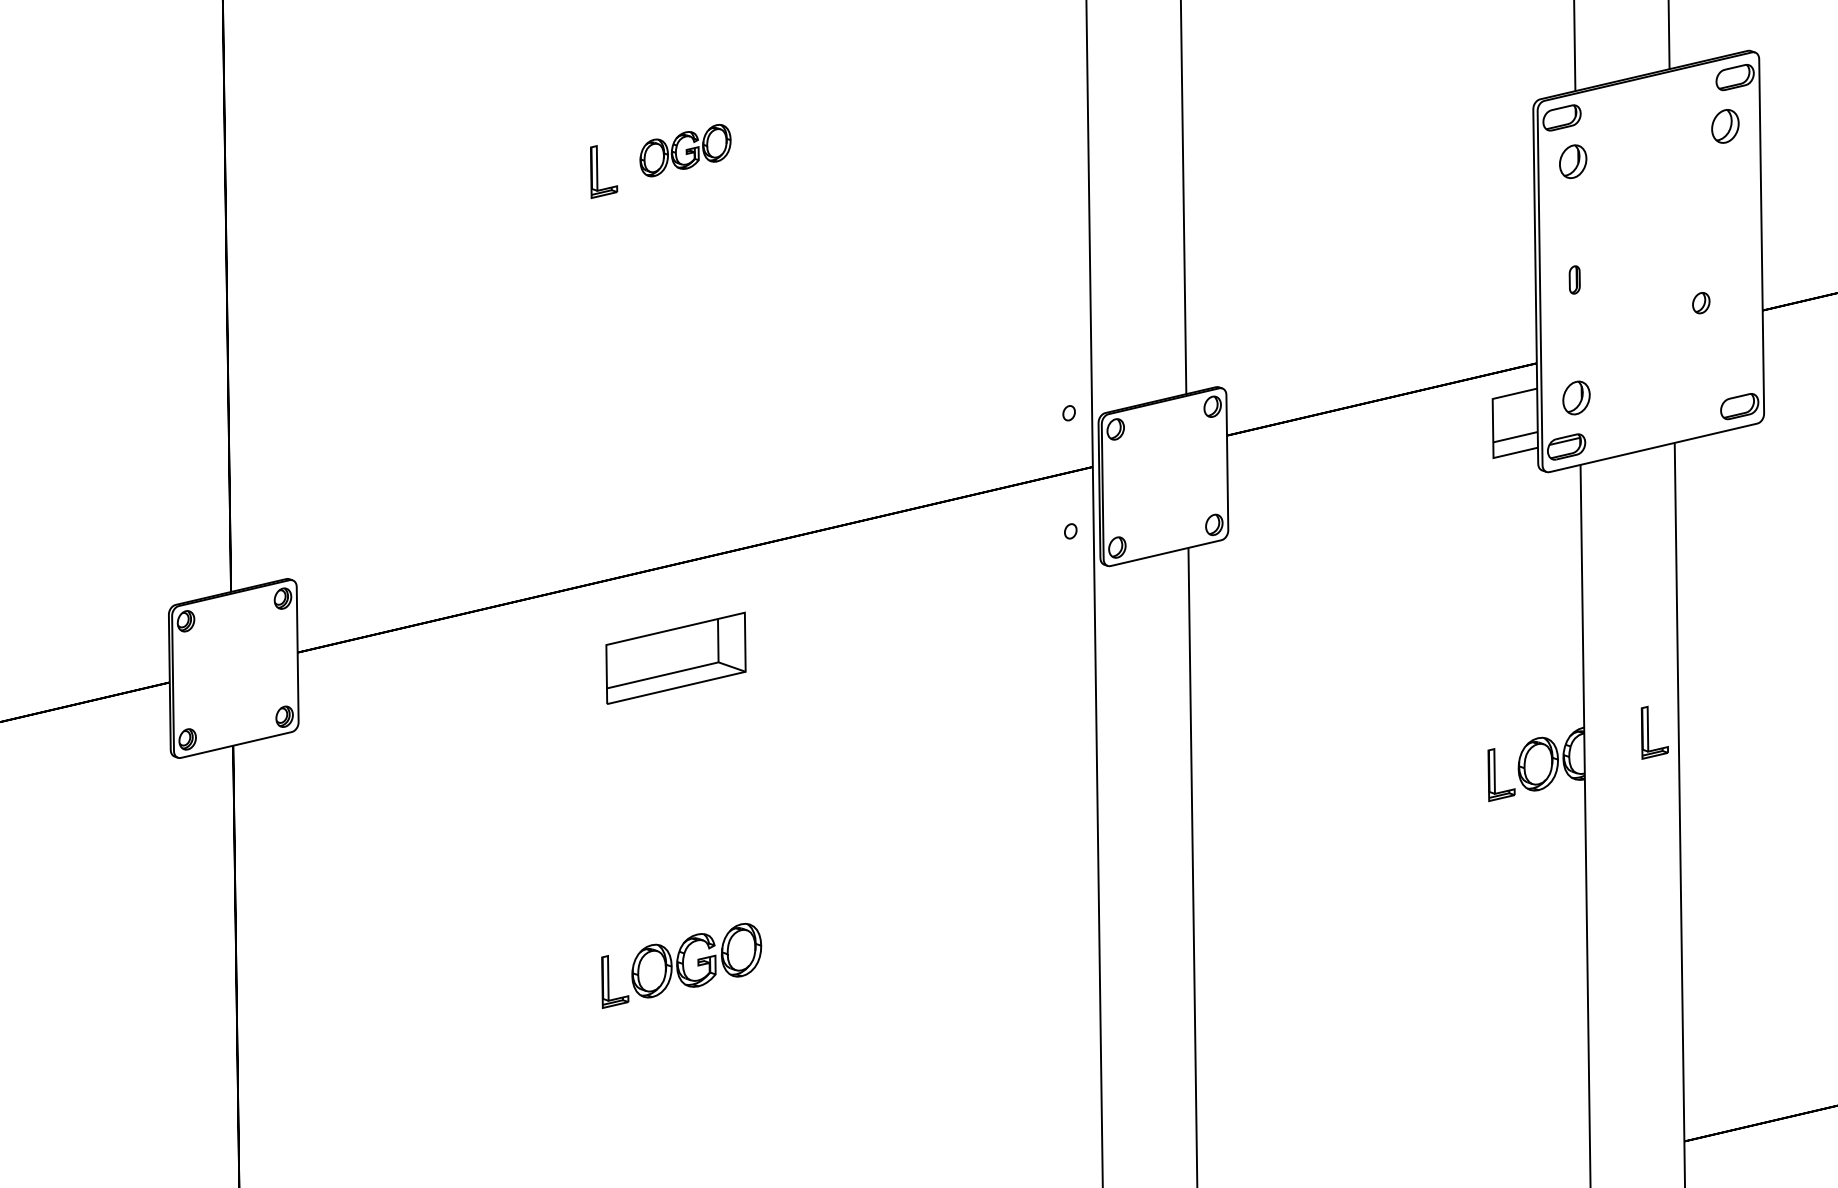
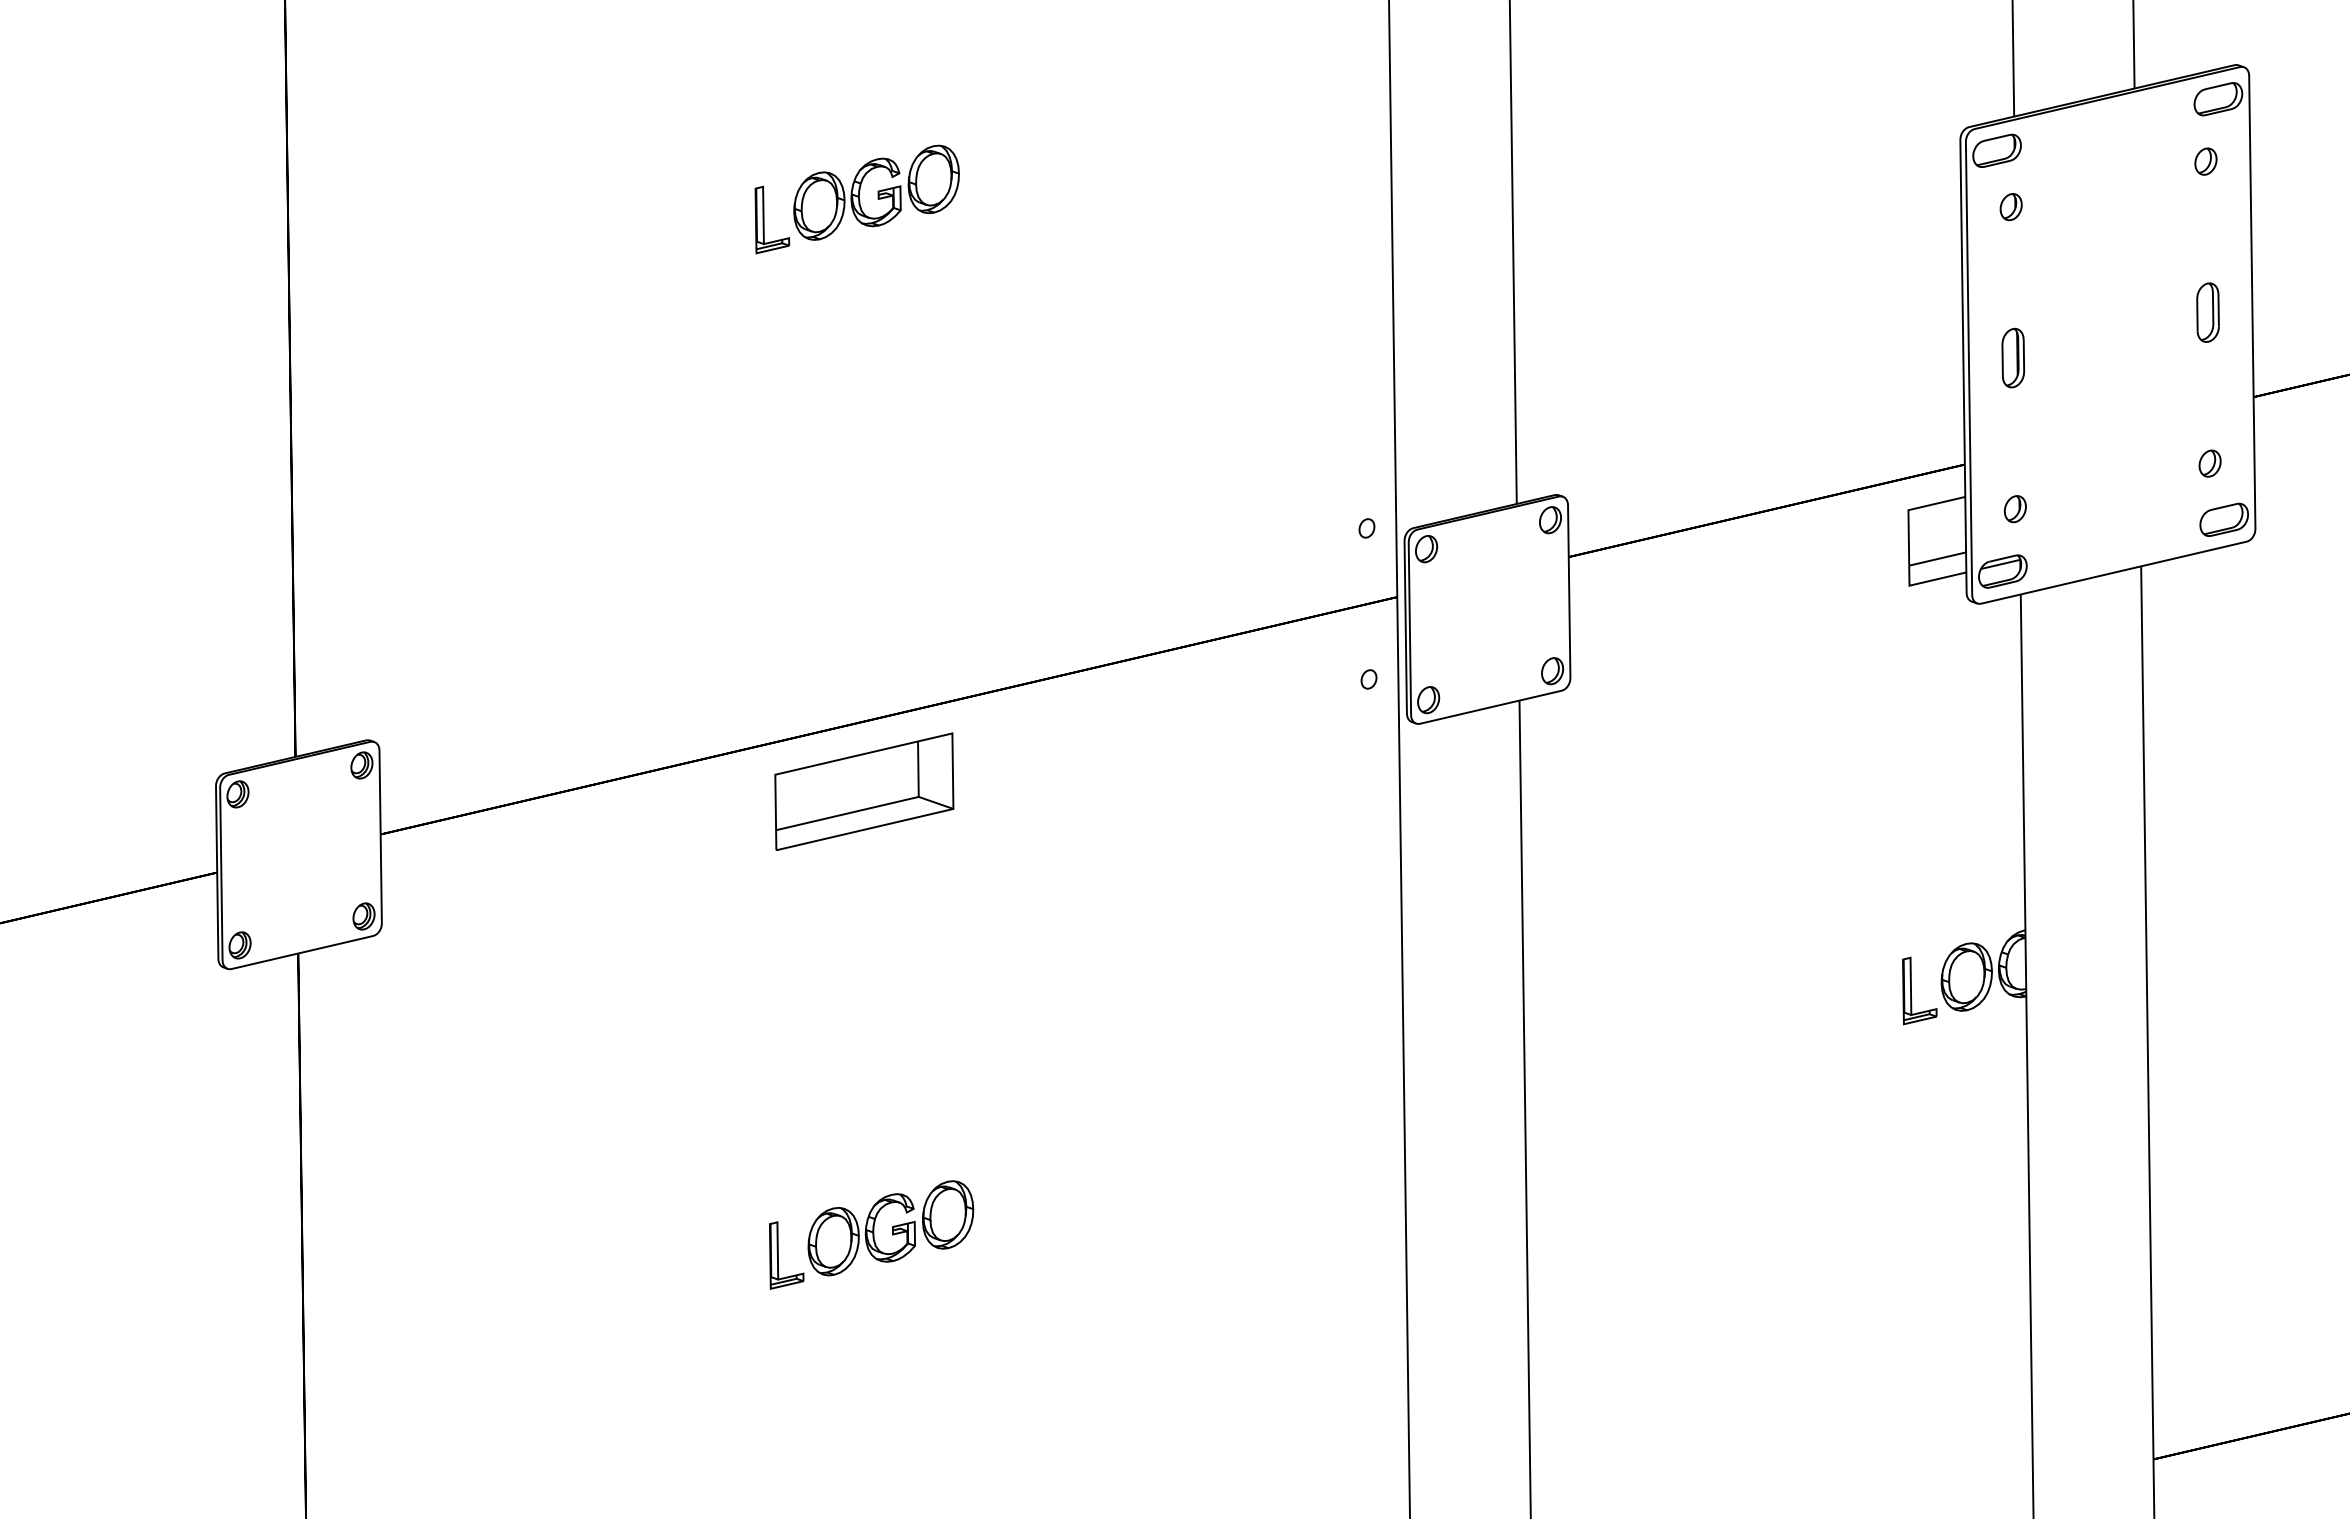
part: (1725, 126) -> (2205, 161), size x0.62
part: (685, 150) -> (876, 192), size x1.43
part: (1572, 162) -> (2010, 207), size x0.62
part: (1726, 244) -> (2207, 312), added
part: (1574, 279) -> (2013, 357), size x1.67
part: (1700, 303) -> (2209, 463), moved
part: (1575, 398) -> (2014, 509), size x0.62
part: (676, 658) -> (864, 791), moved
part: (1648, 732) -> (2107, 936), removed

